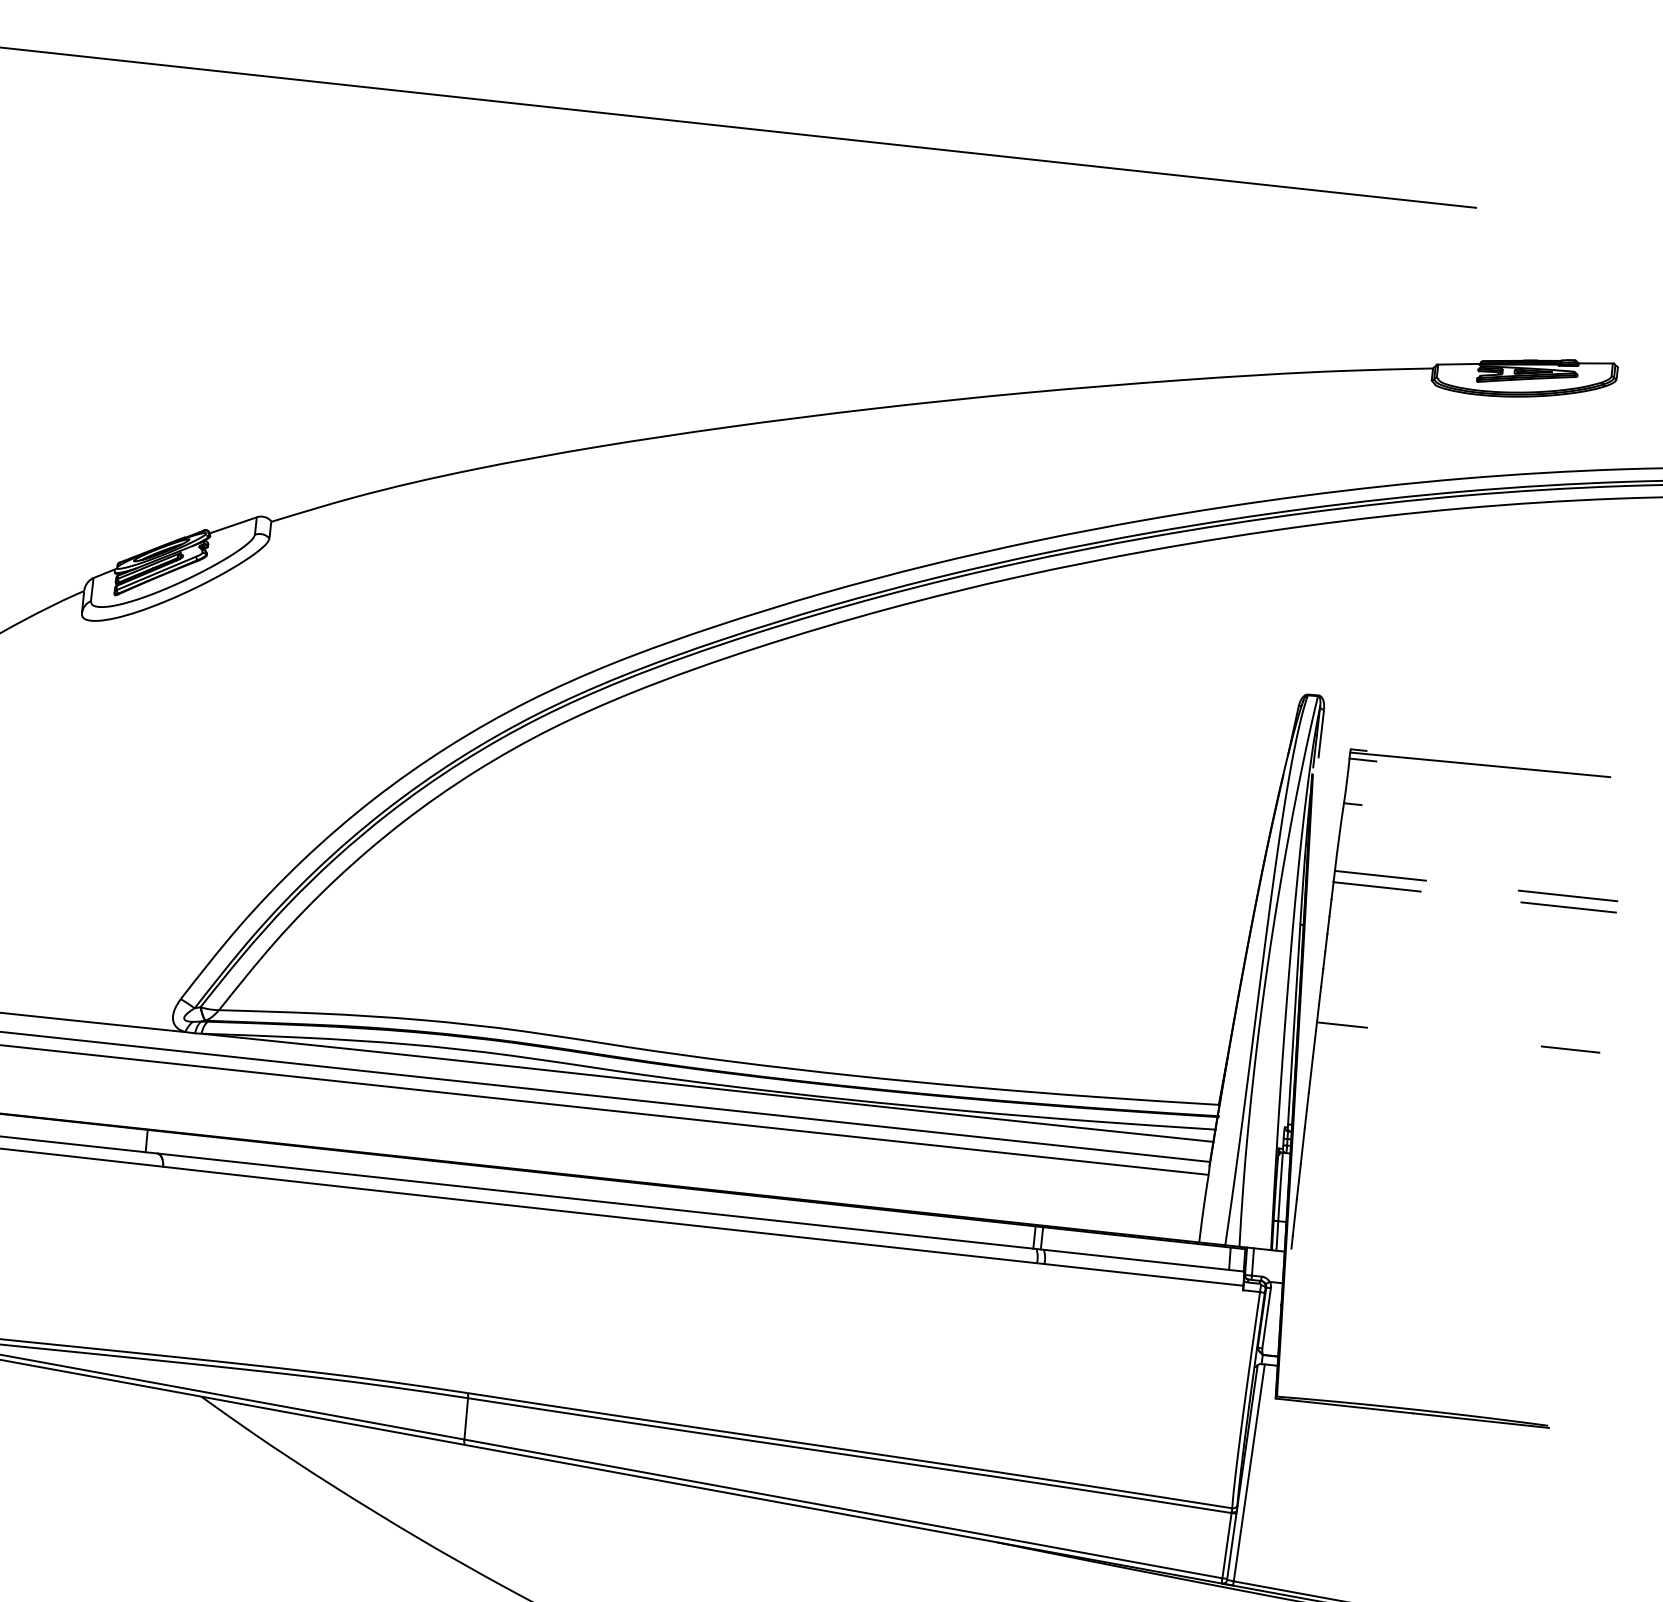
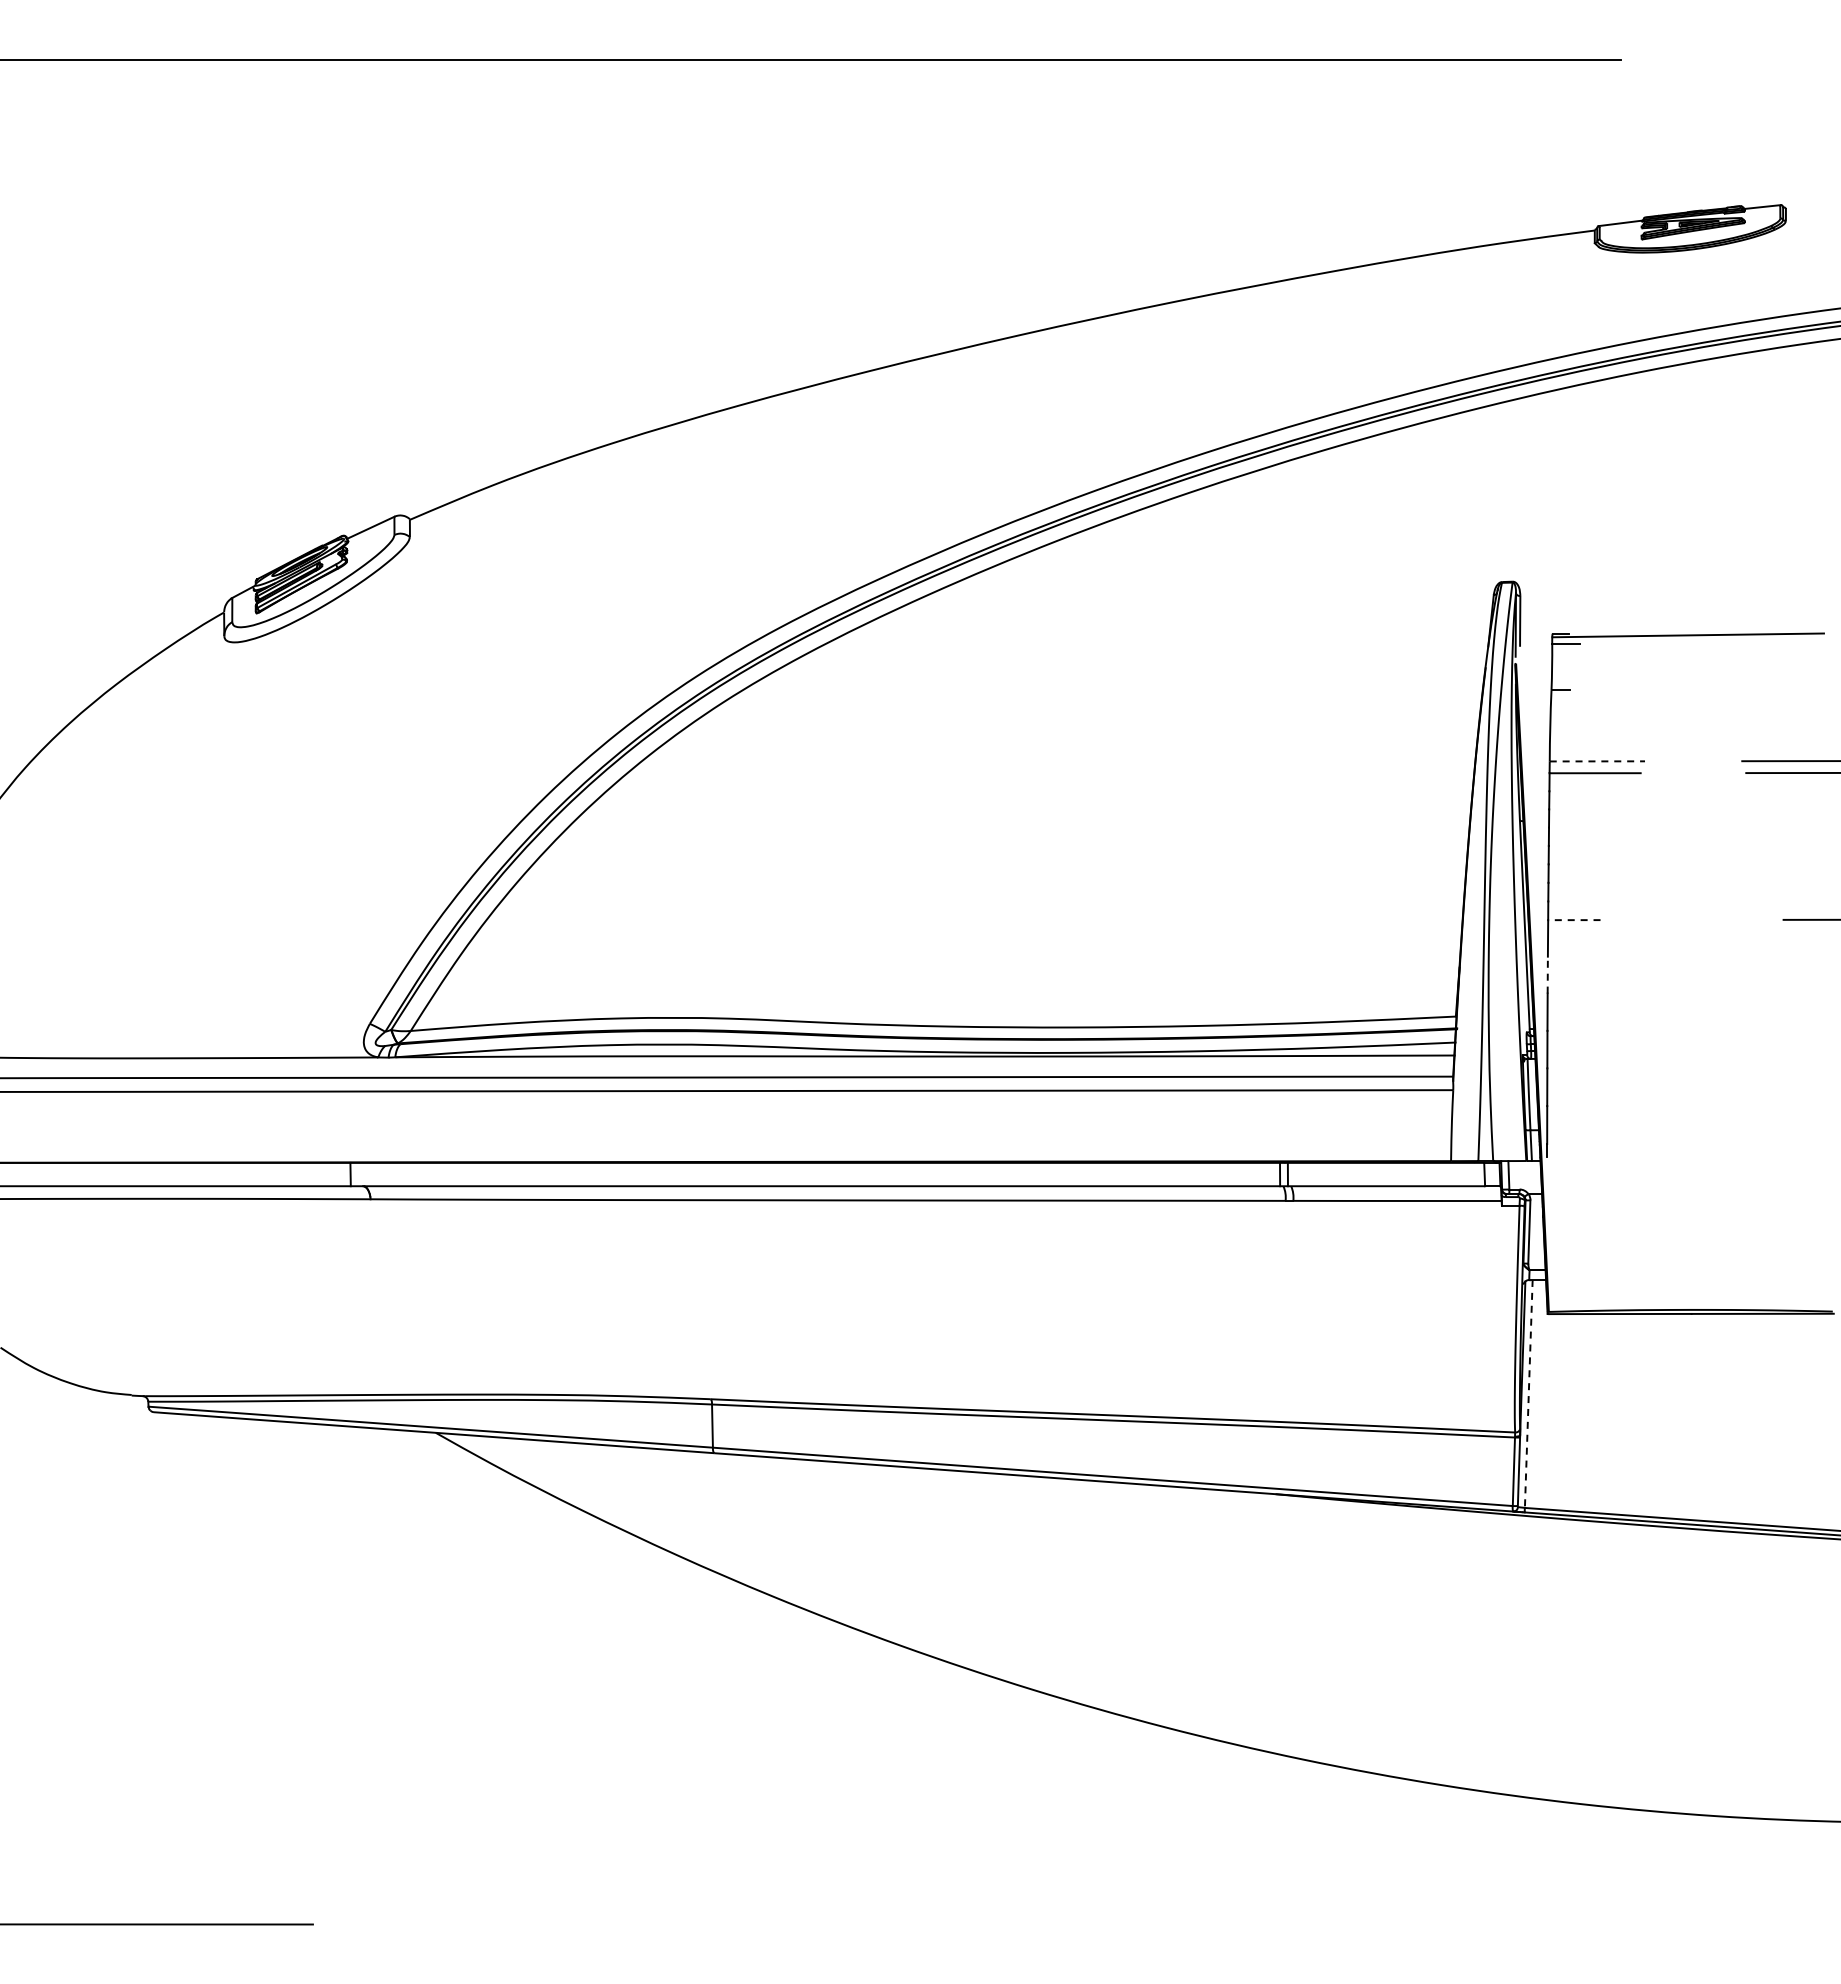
line: (1380, 875) -> (1597, 761), solid -> dashed
line: (1341, 1025) -> (1573, 920), solid -> dashed
line: (1310, 1074) -> (1547, 974), solid -> dashed
line: (1248, 1473) -> (1528, 1394), solid -> dashed

